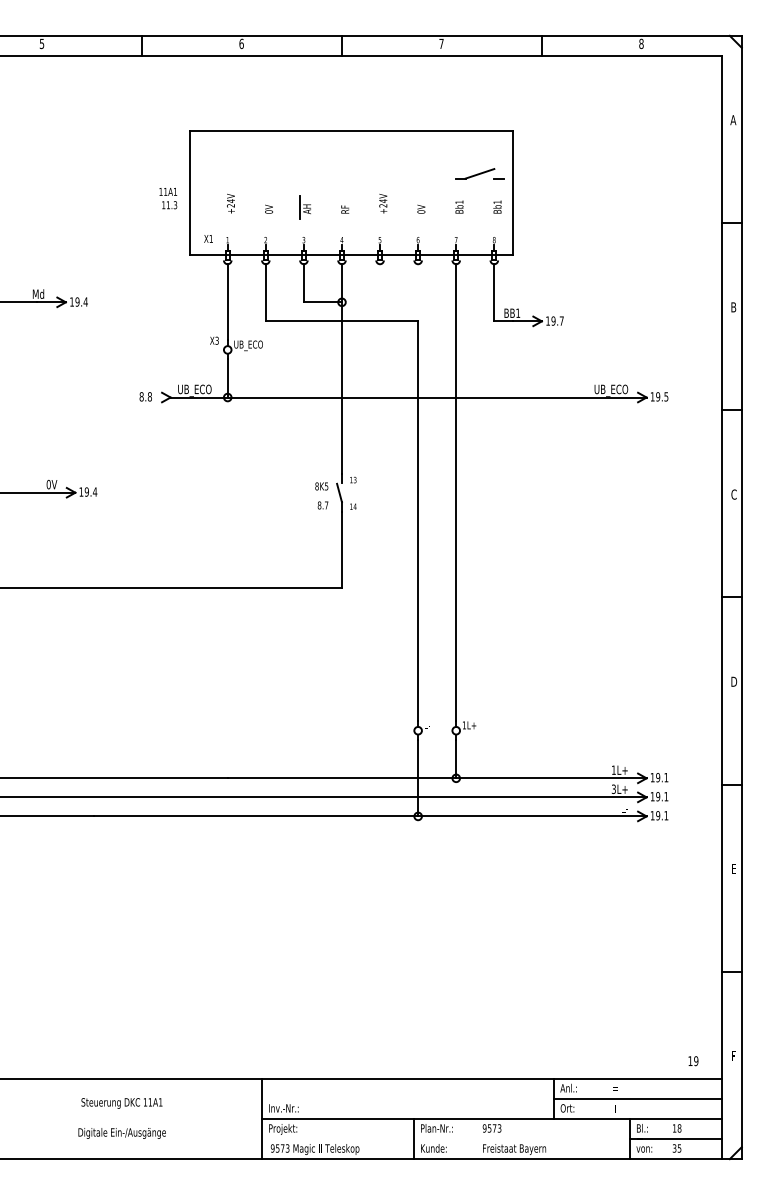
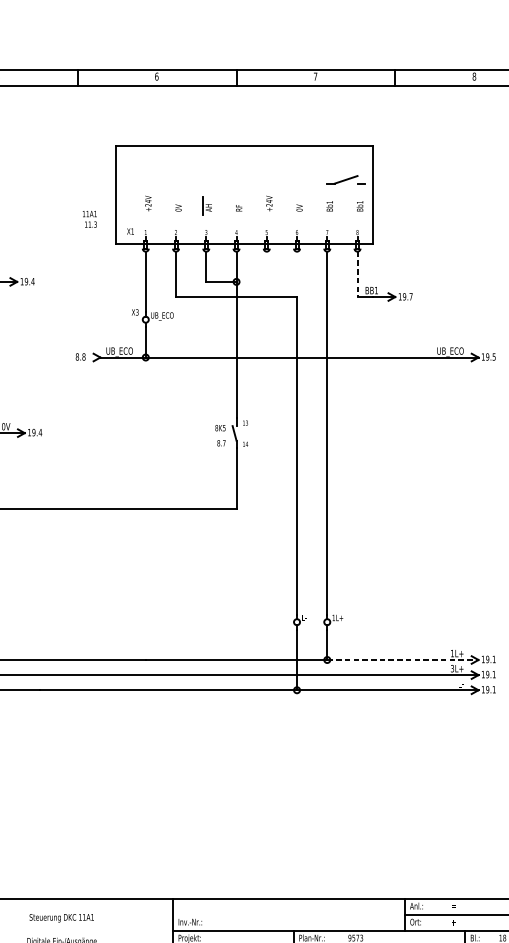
text: (168, 198) -> (90, 219), moved
line: (494, 292) -> (357, 274), solid -> dashed
line: (551, 778) -> (402, 660), solid -> dashed

